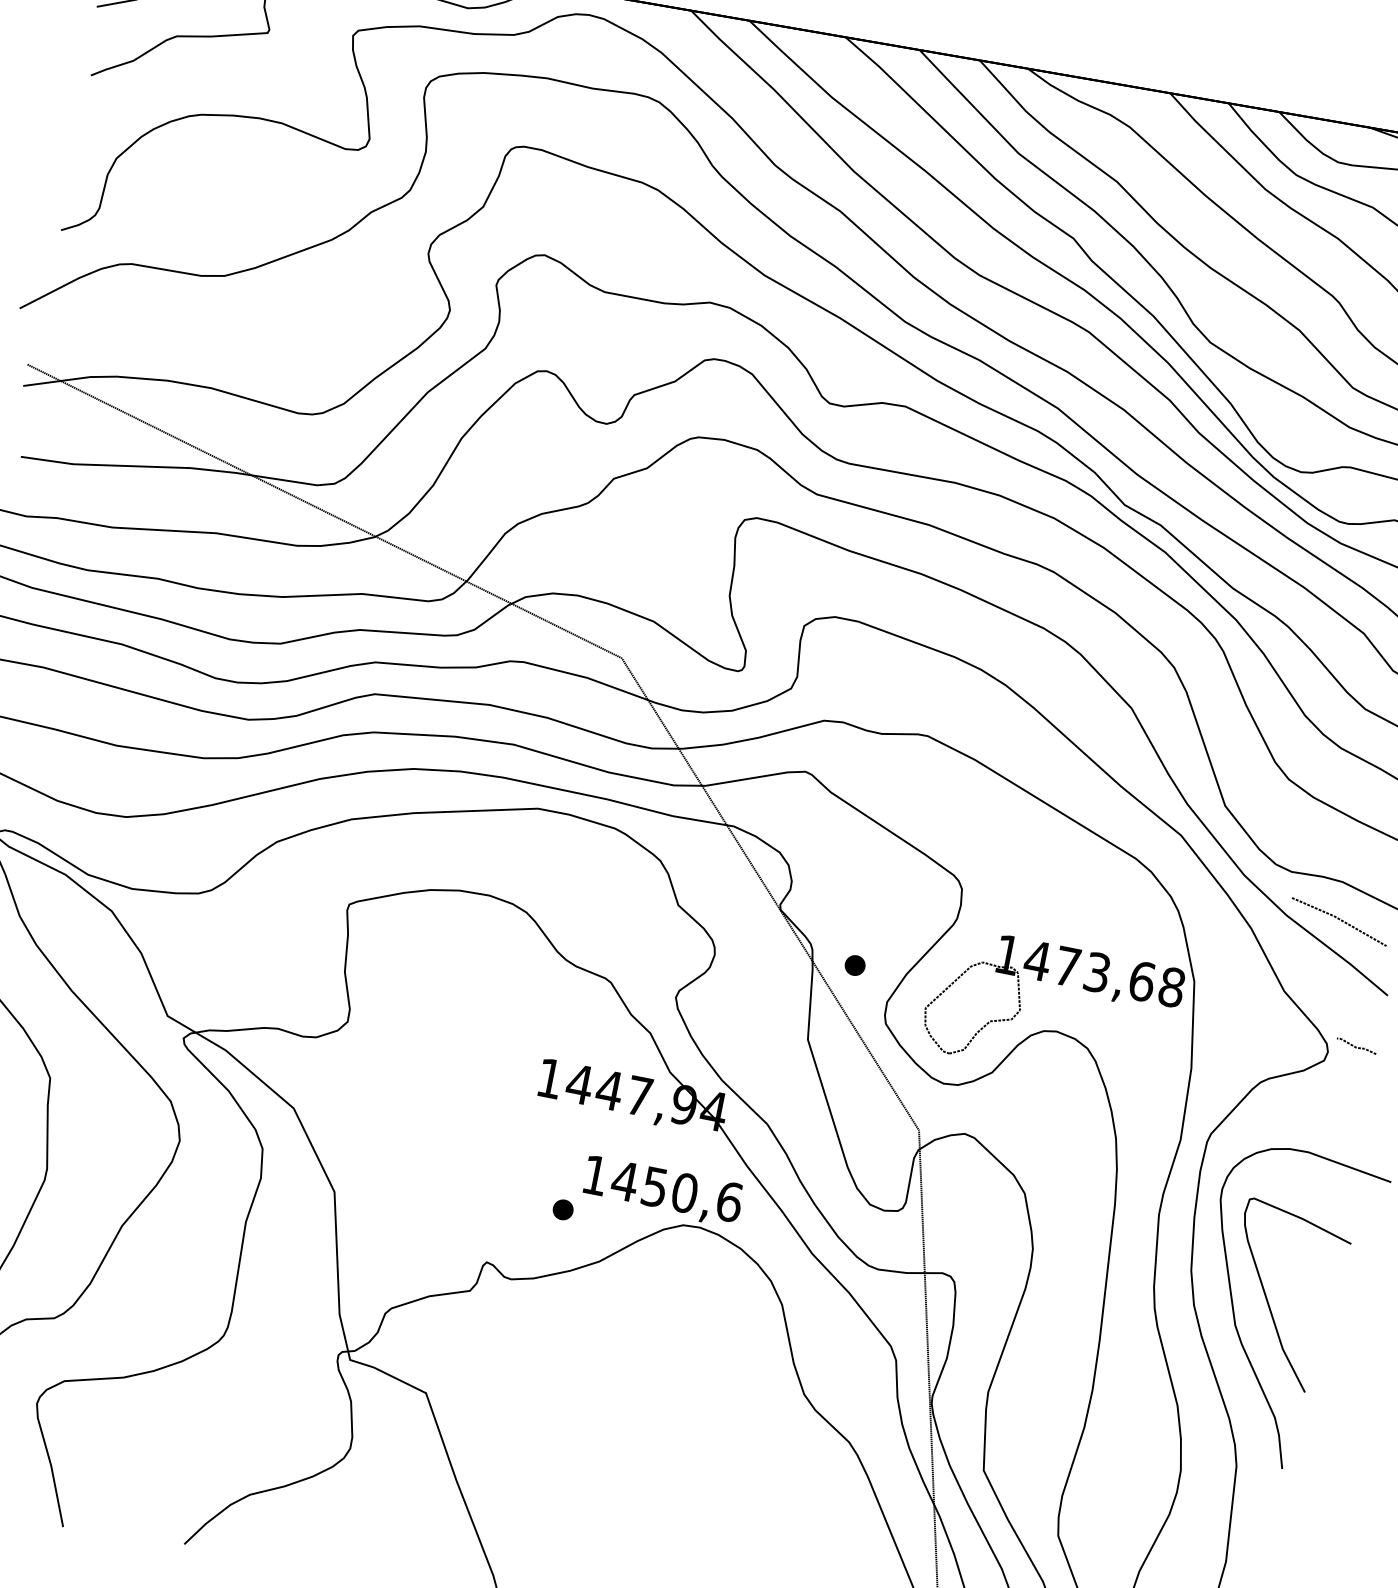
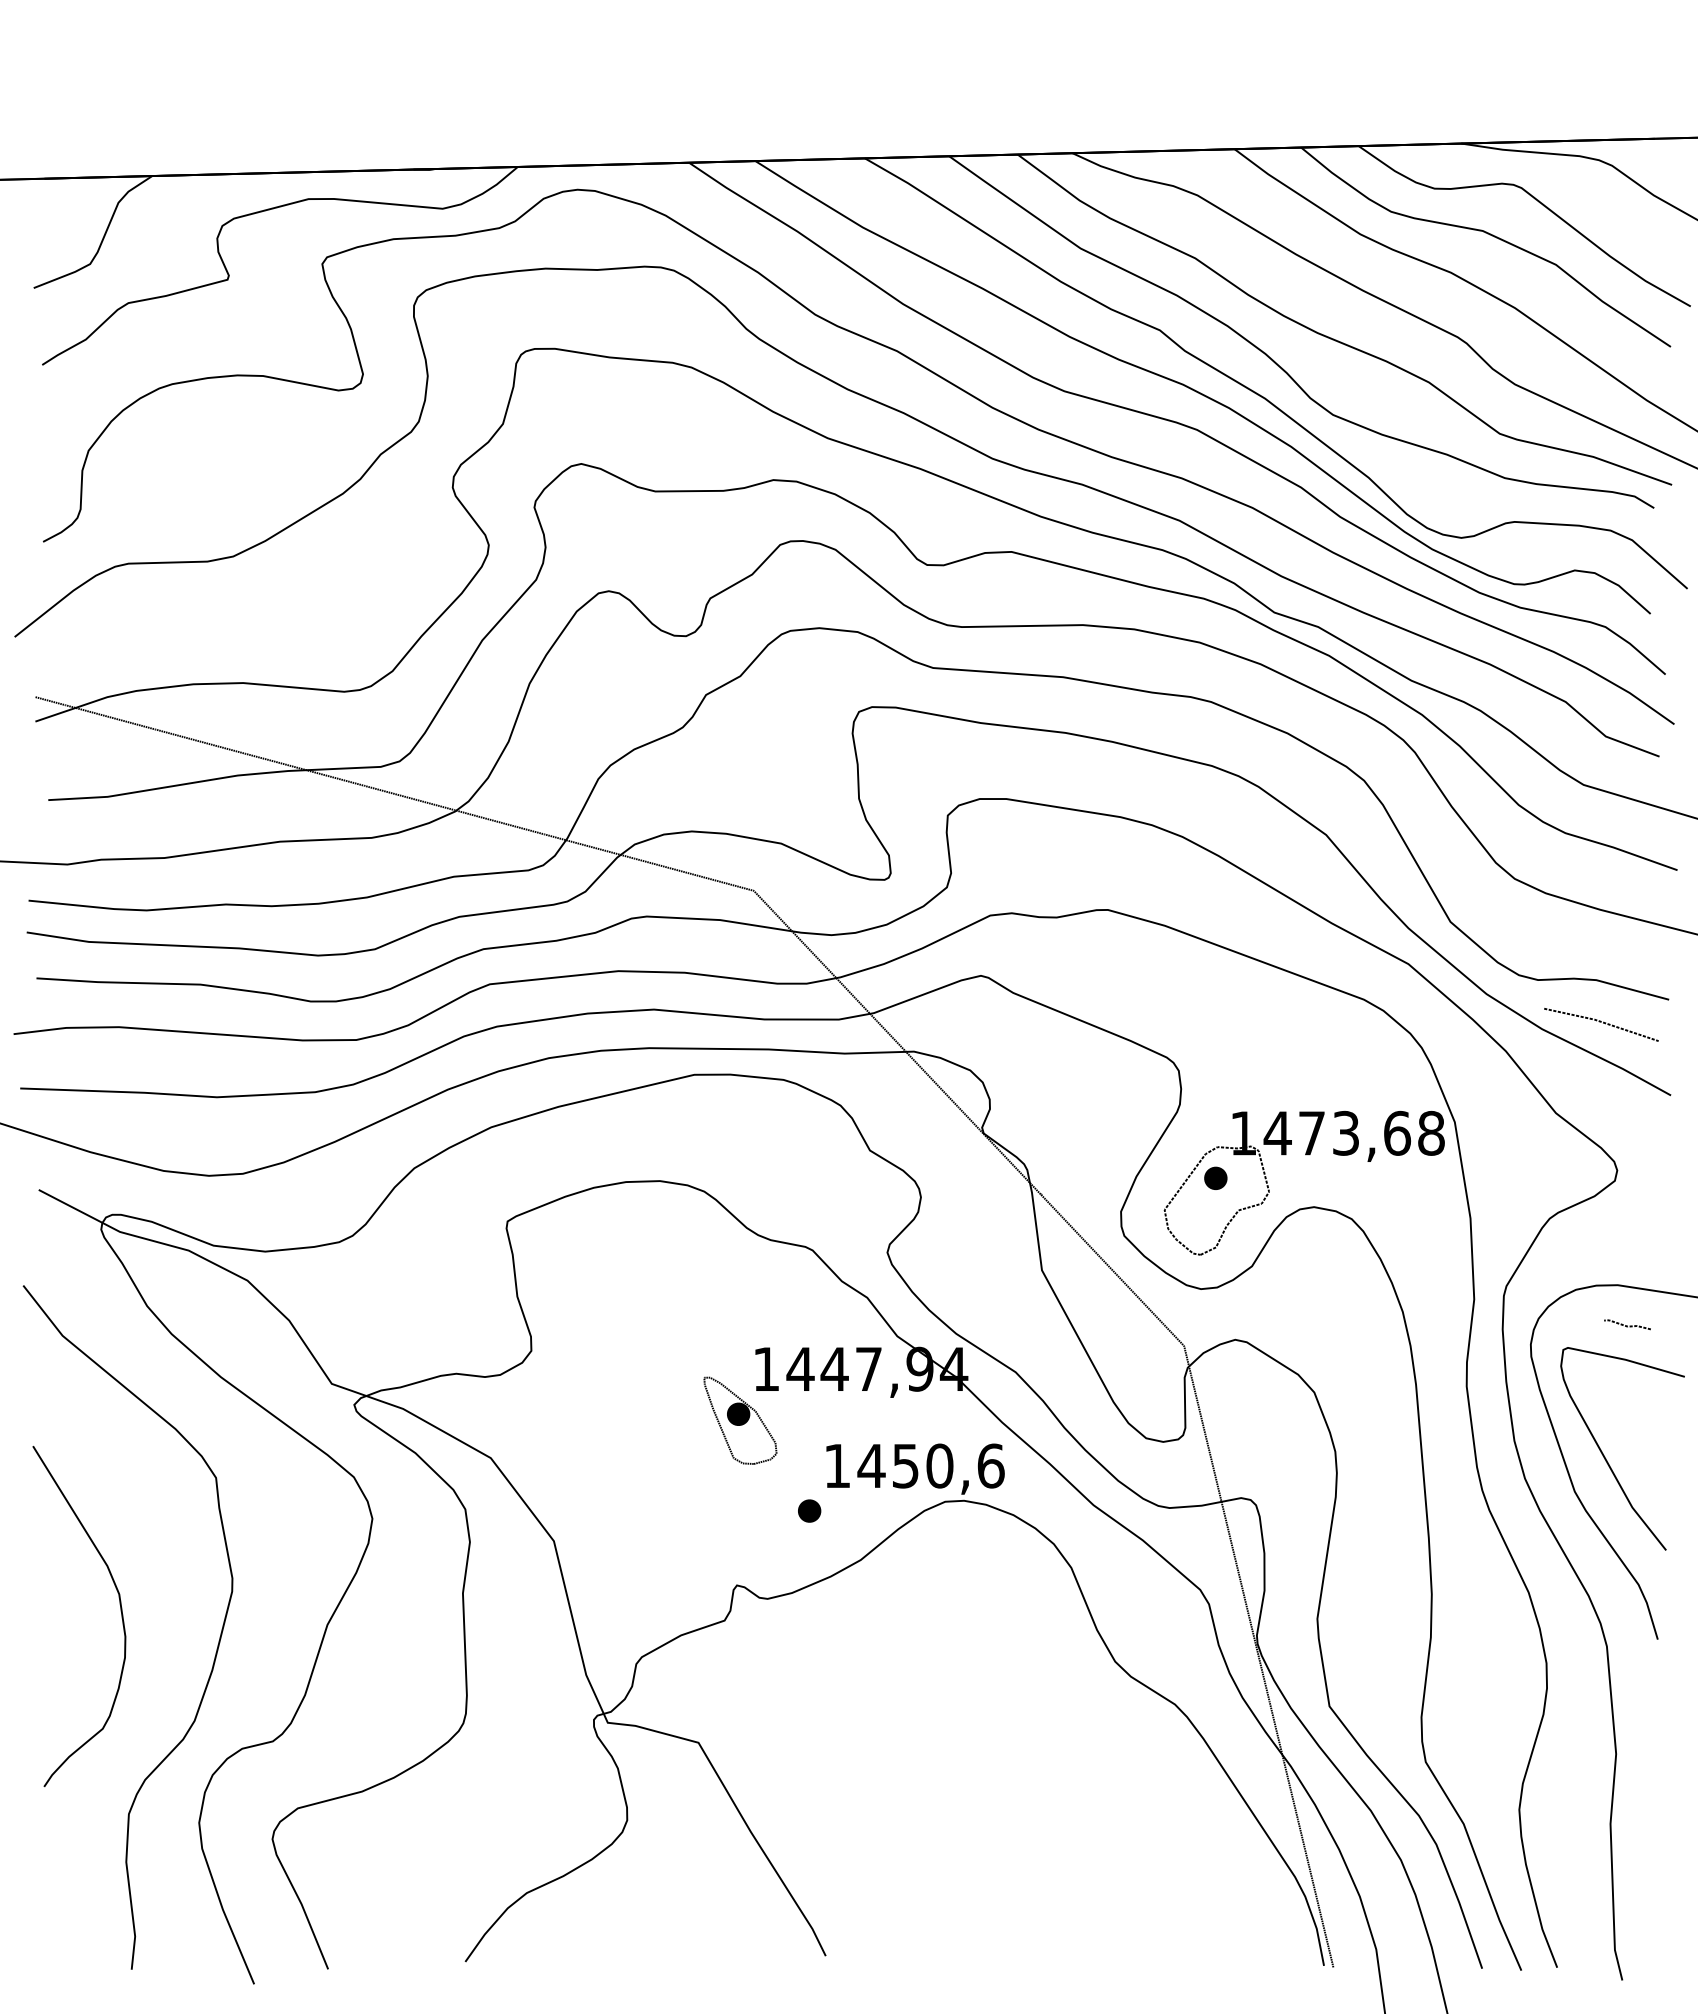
part: (855, 964) -> (1215, 1177), moved
line: (1356, 1046) -> (1627, 1325), moved
part: (518, 1118) -> (740, 1420), added

